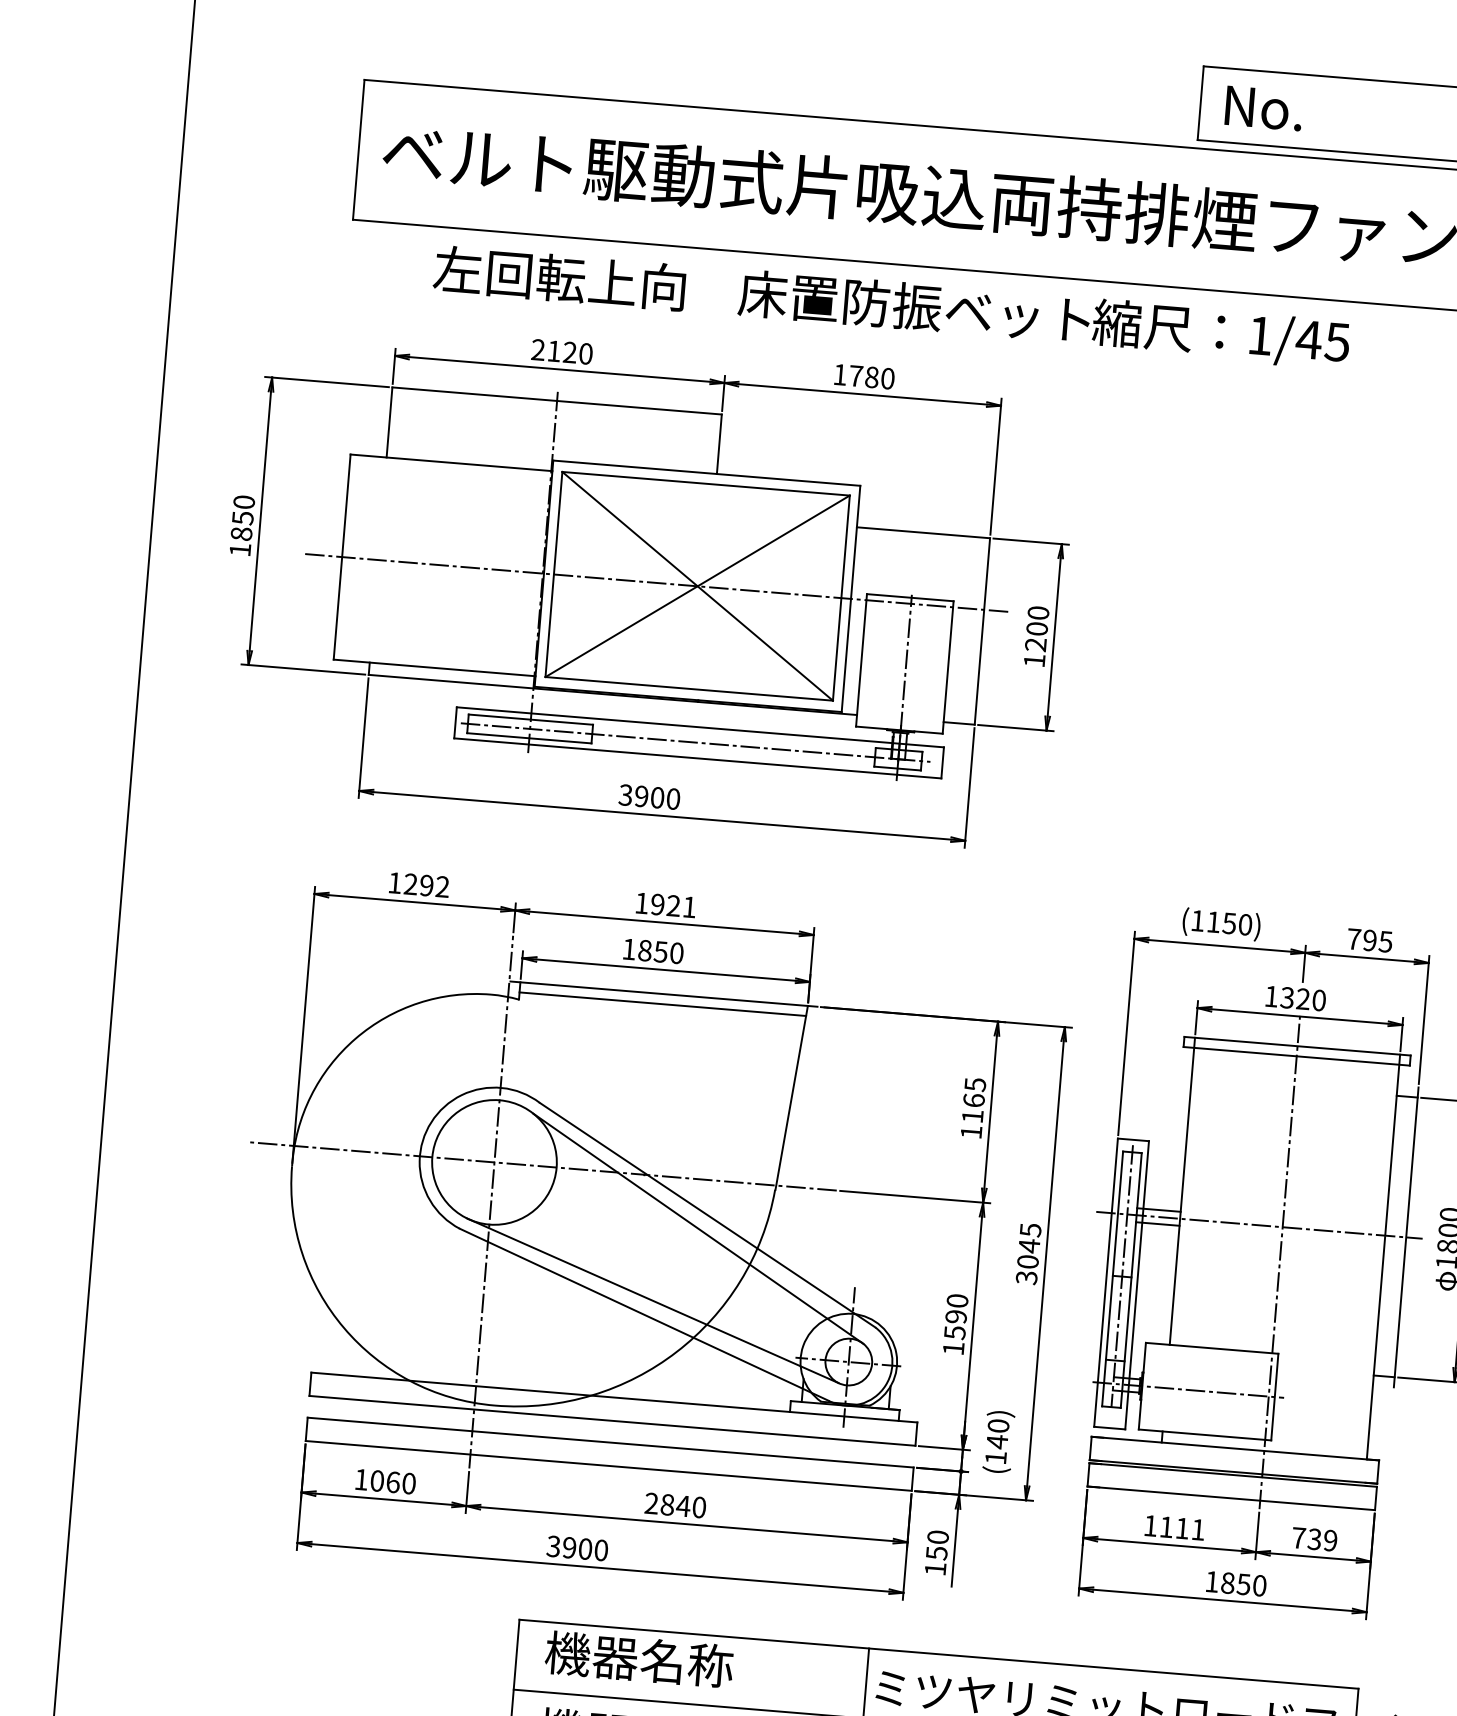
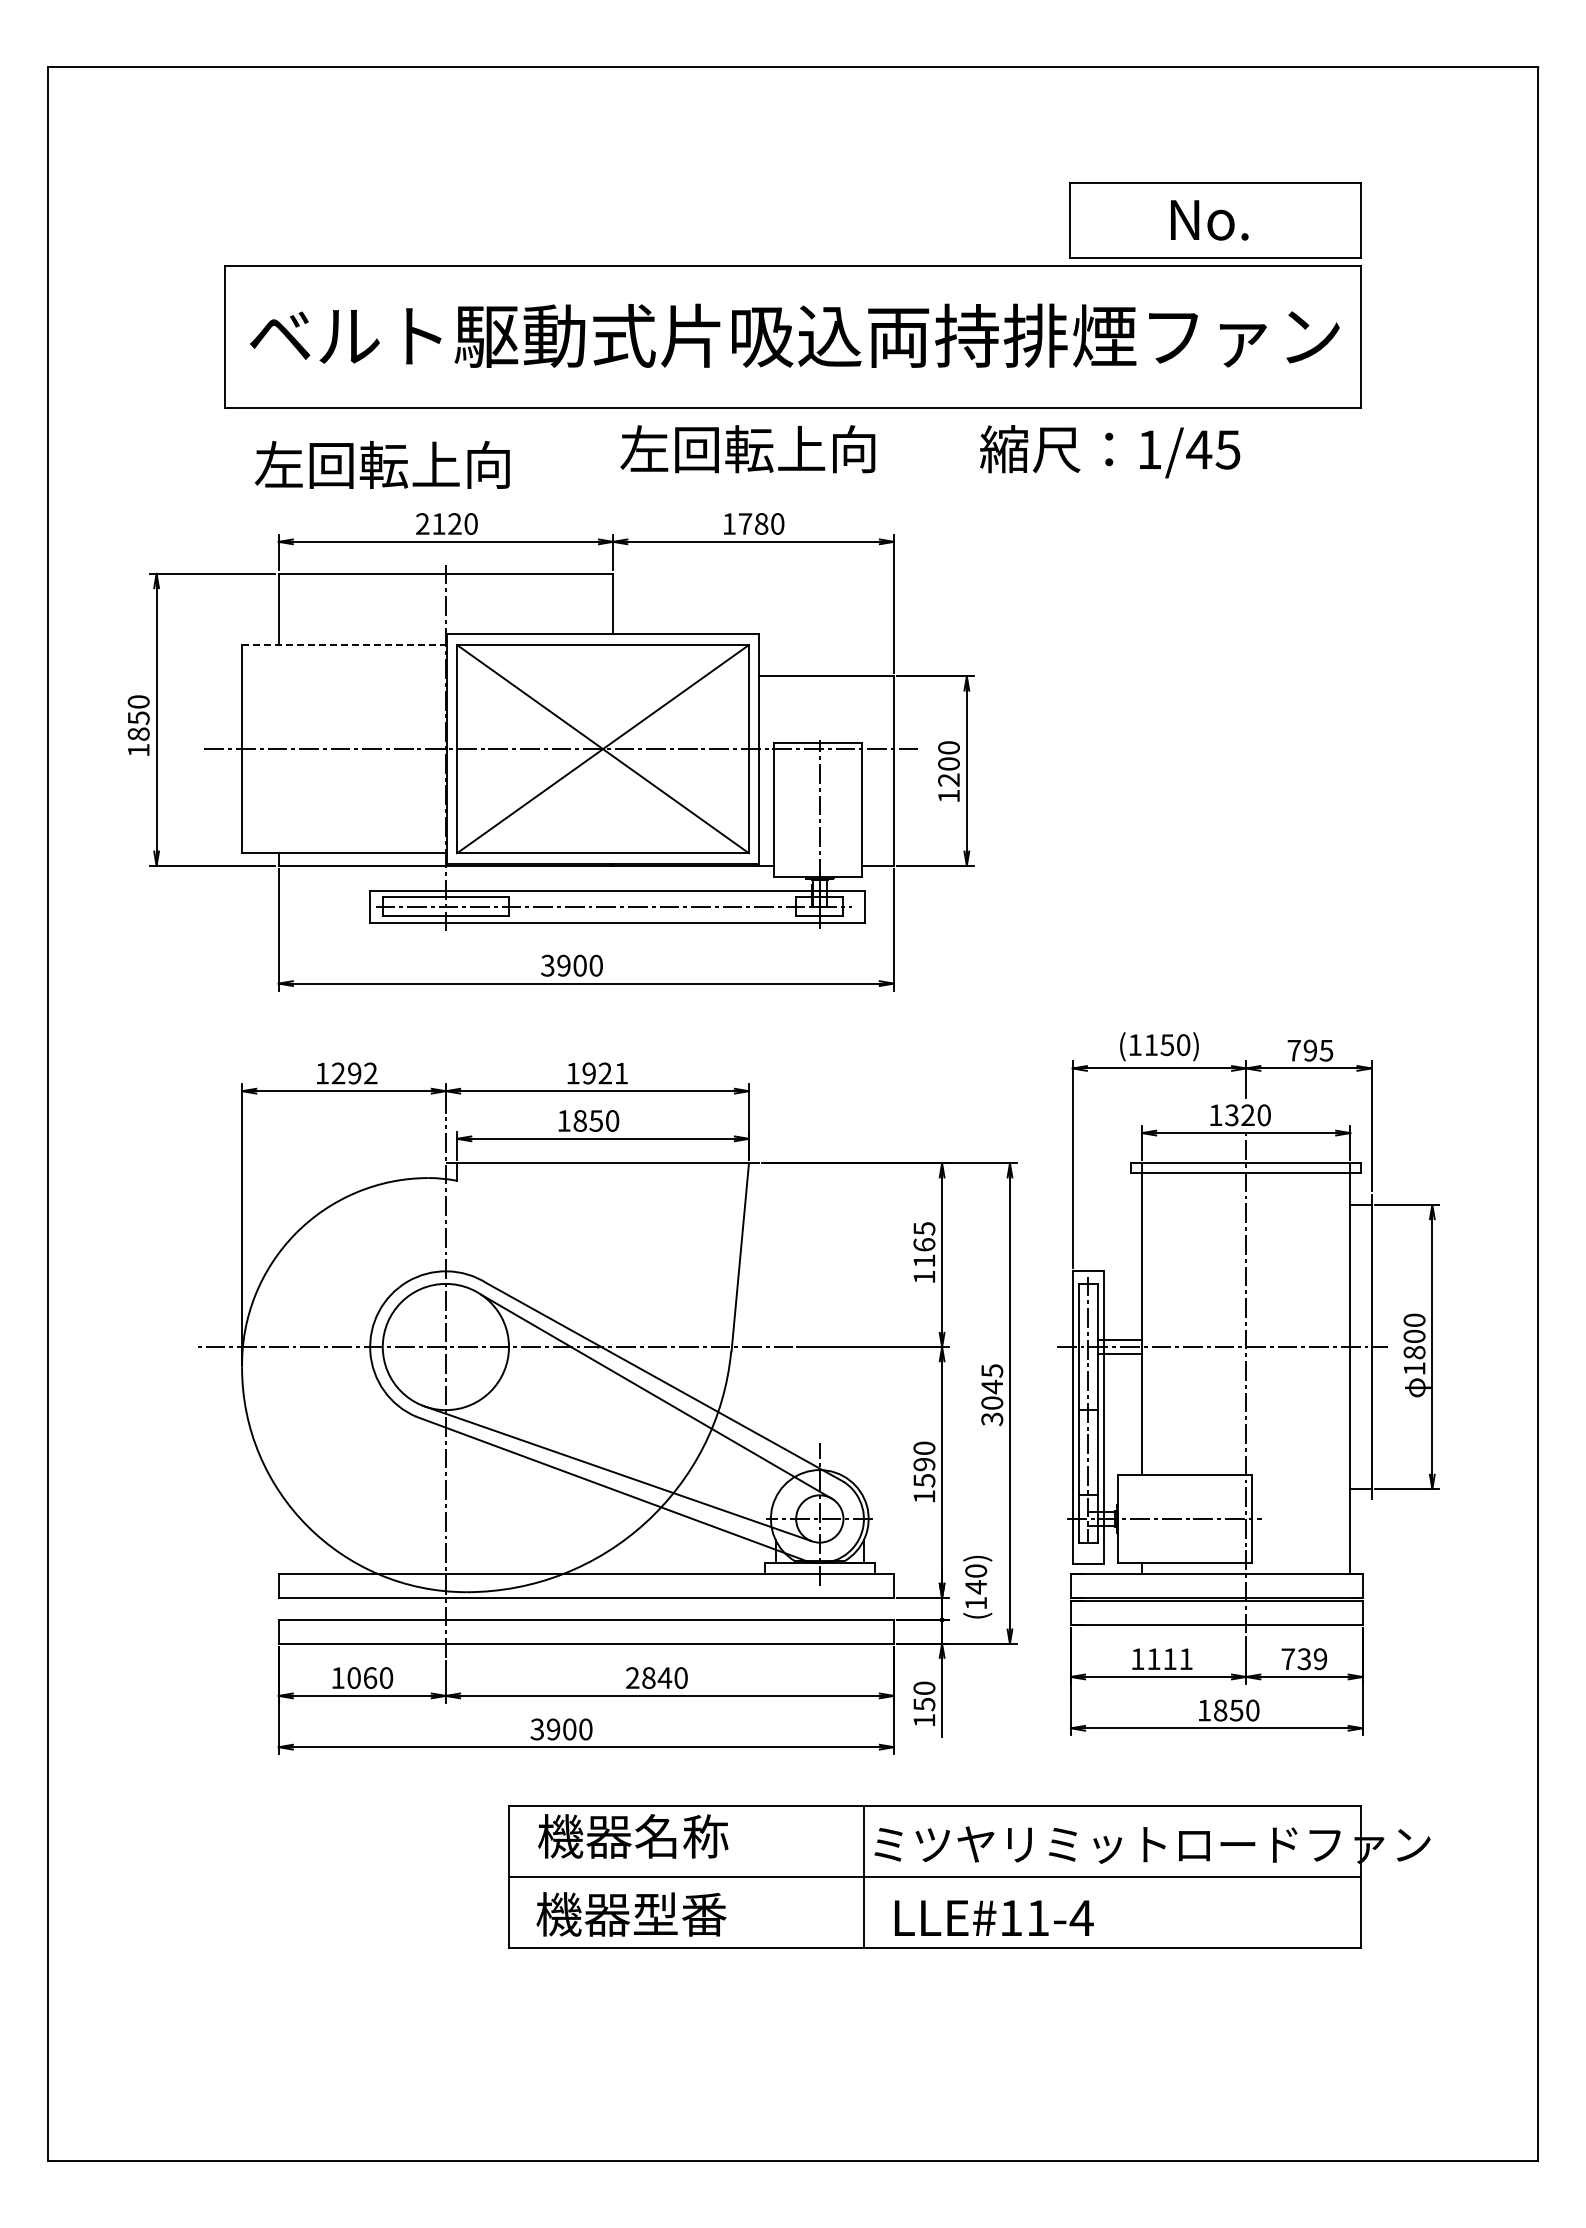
text: (1263, 108) -> (1209, 220), moved
text: (558, 277) -> (381, 464), moved
text: (914, 307) -> (798, 449), 床置防振ベット -> 左回転上向
line: (452, 463) -> (345, 645), solid -> dashed
line: (662, 1004) -> (602, 1173), removed

